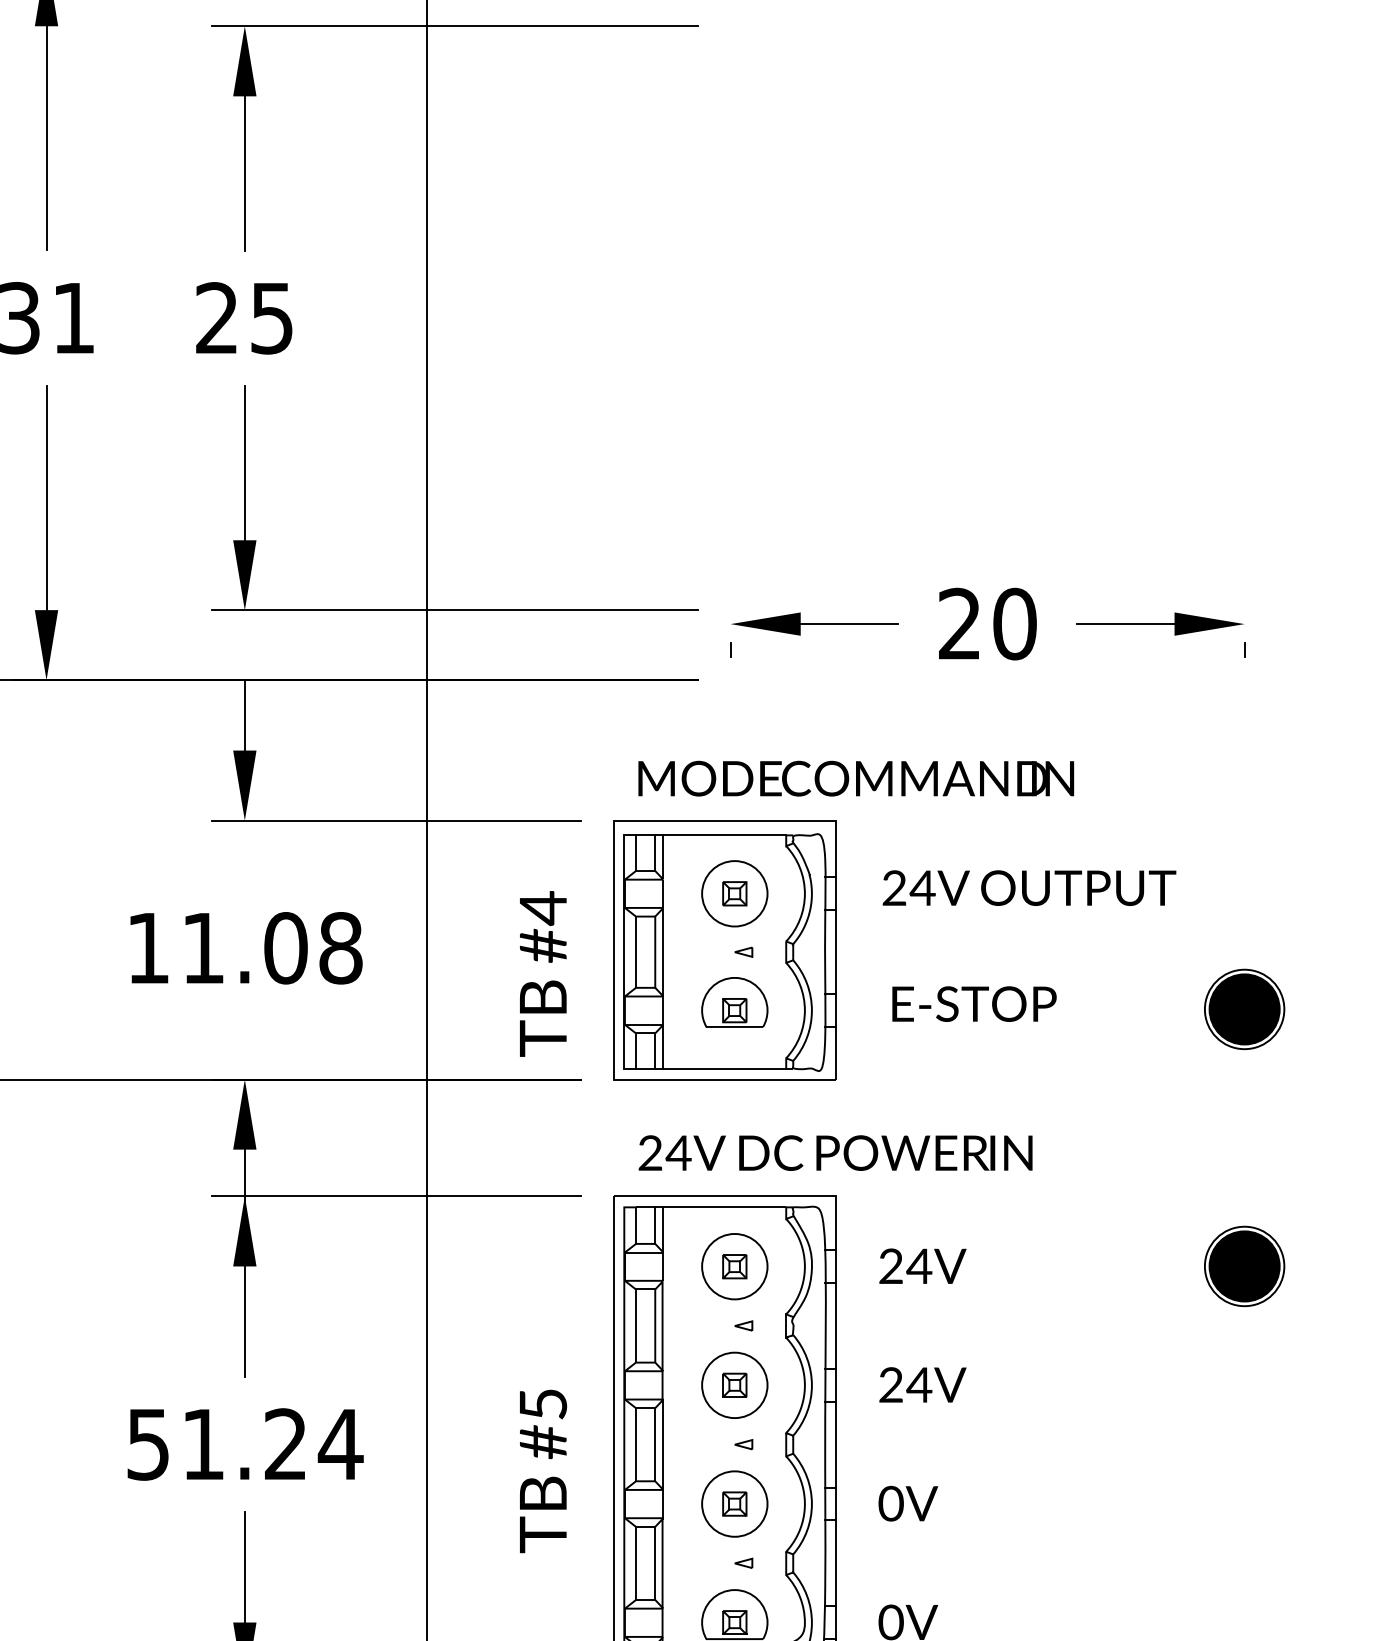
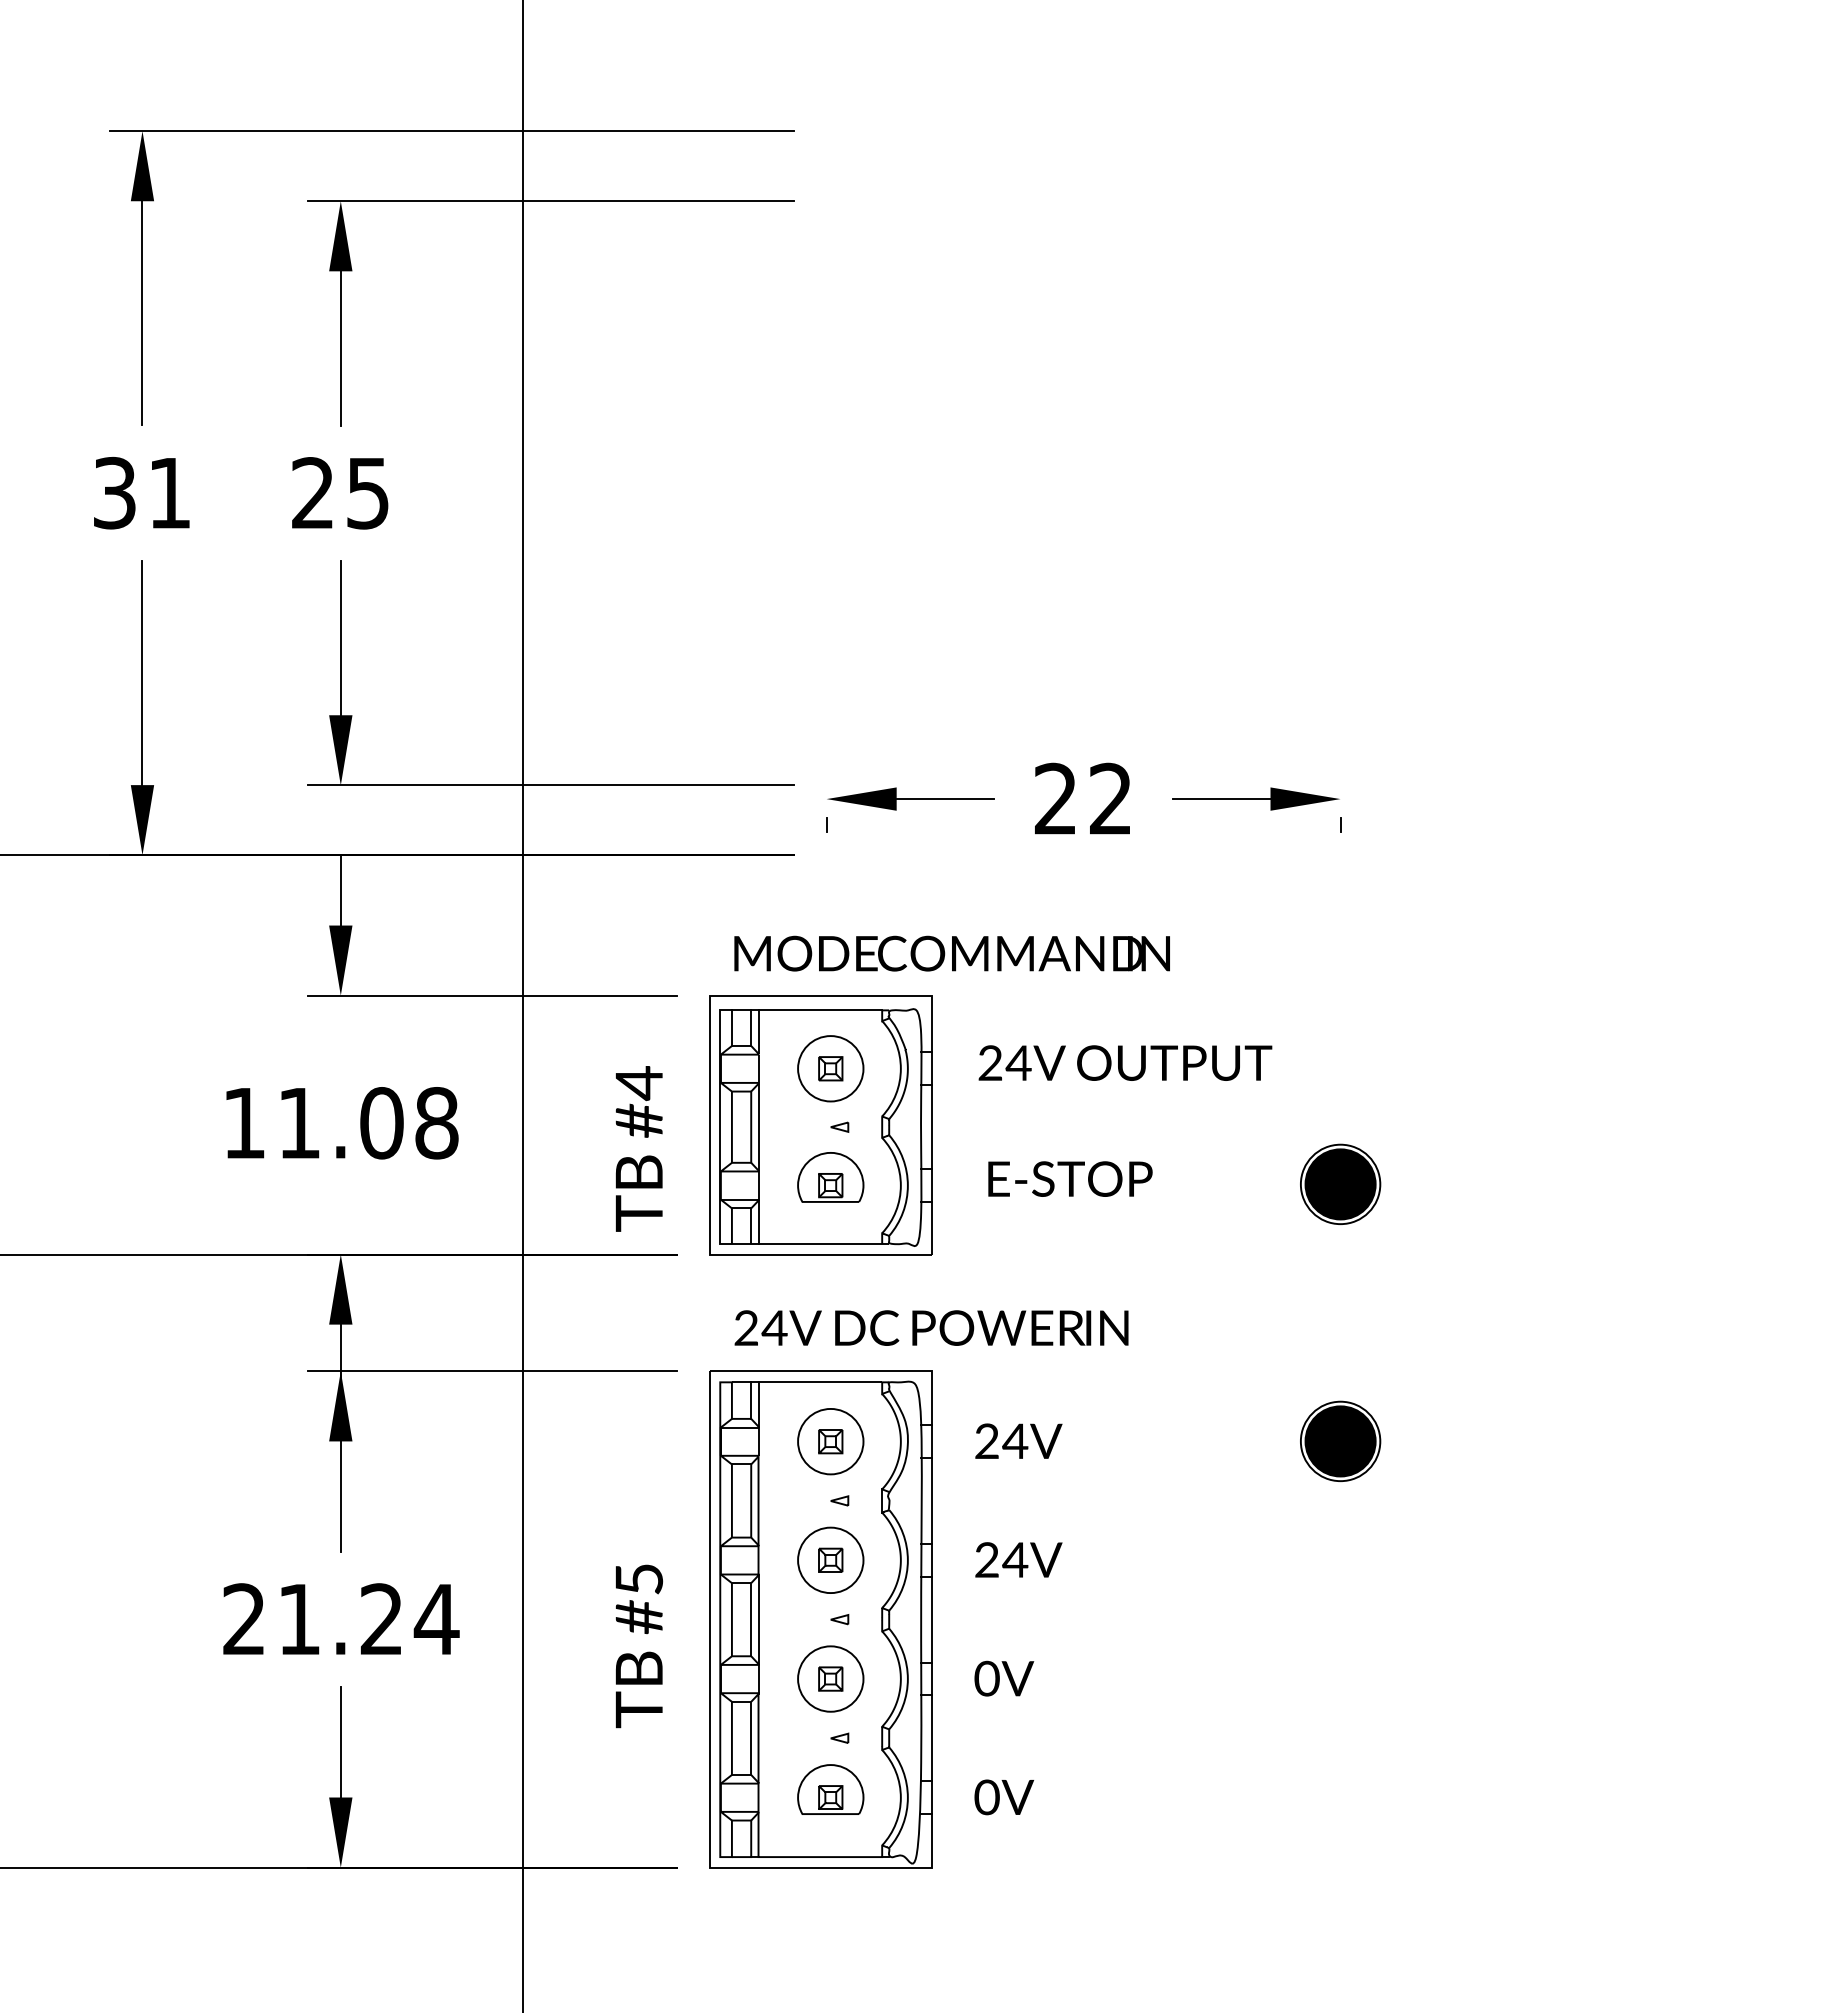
text: (1014, 623) -> (1110, 798), 20 -> 22
text: (147, 1444) -> (243, 1619), 51.24 -> 21.24

